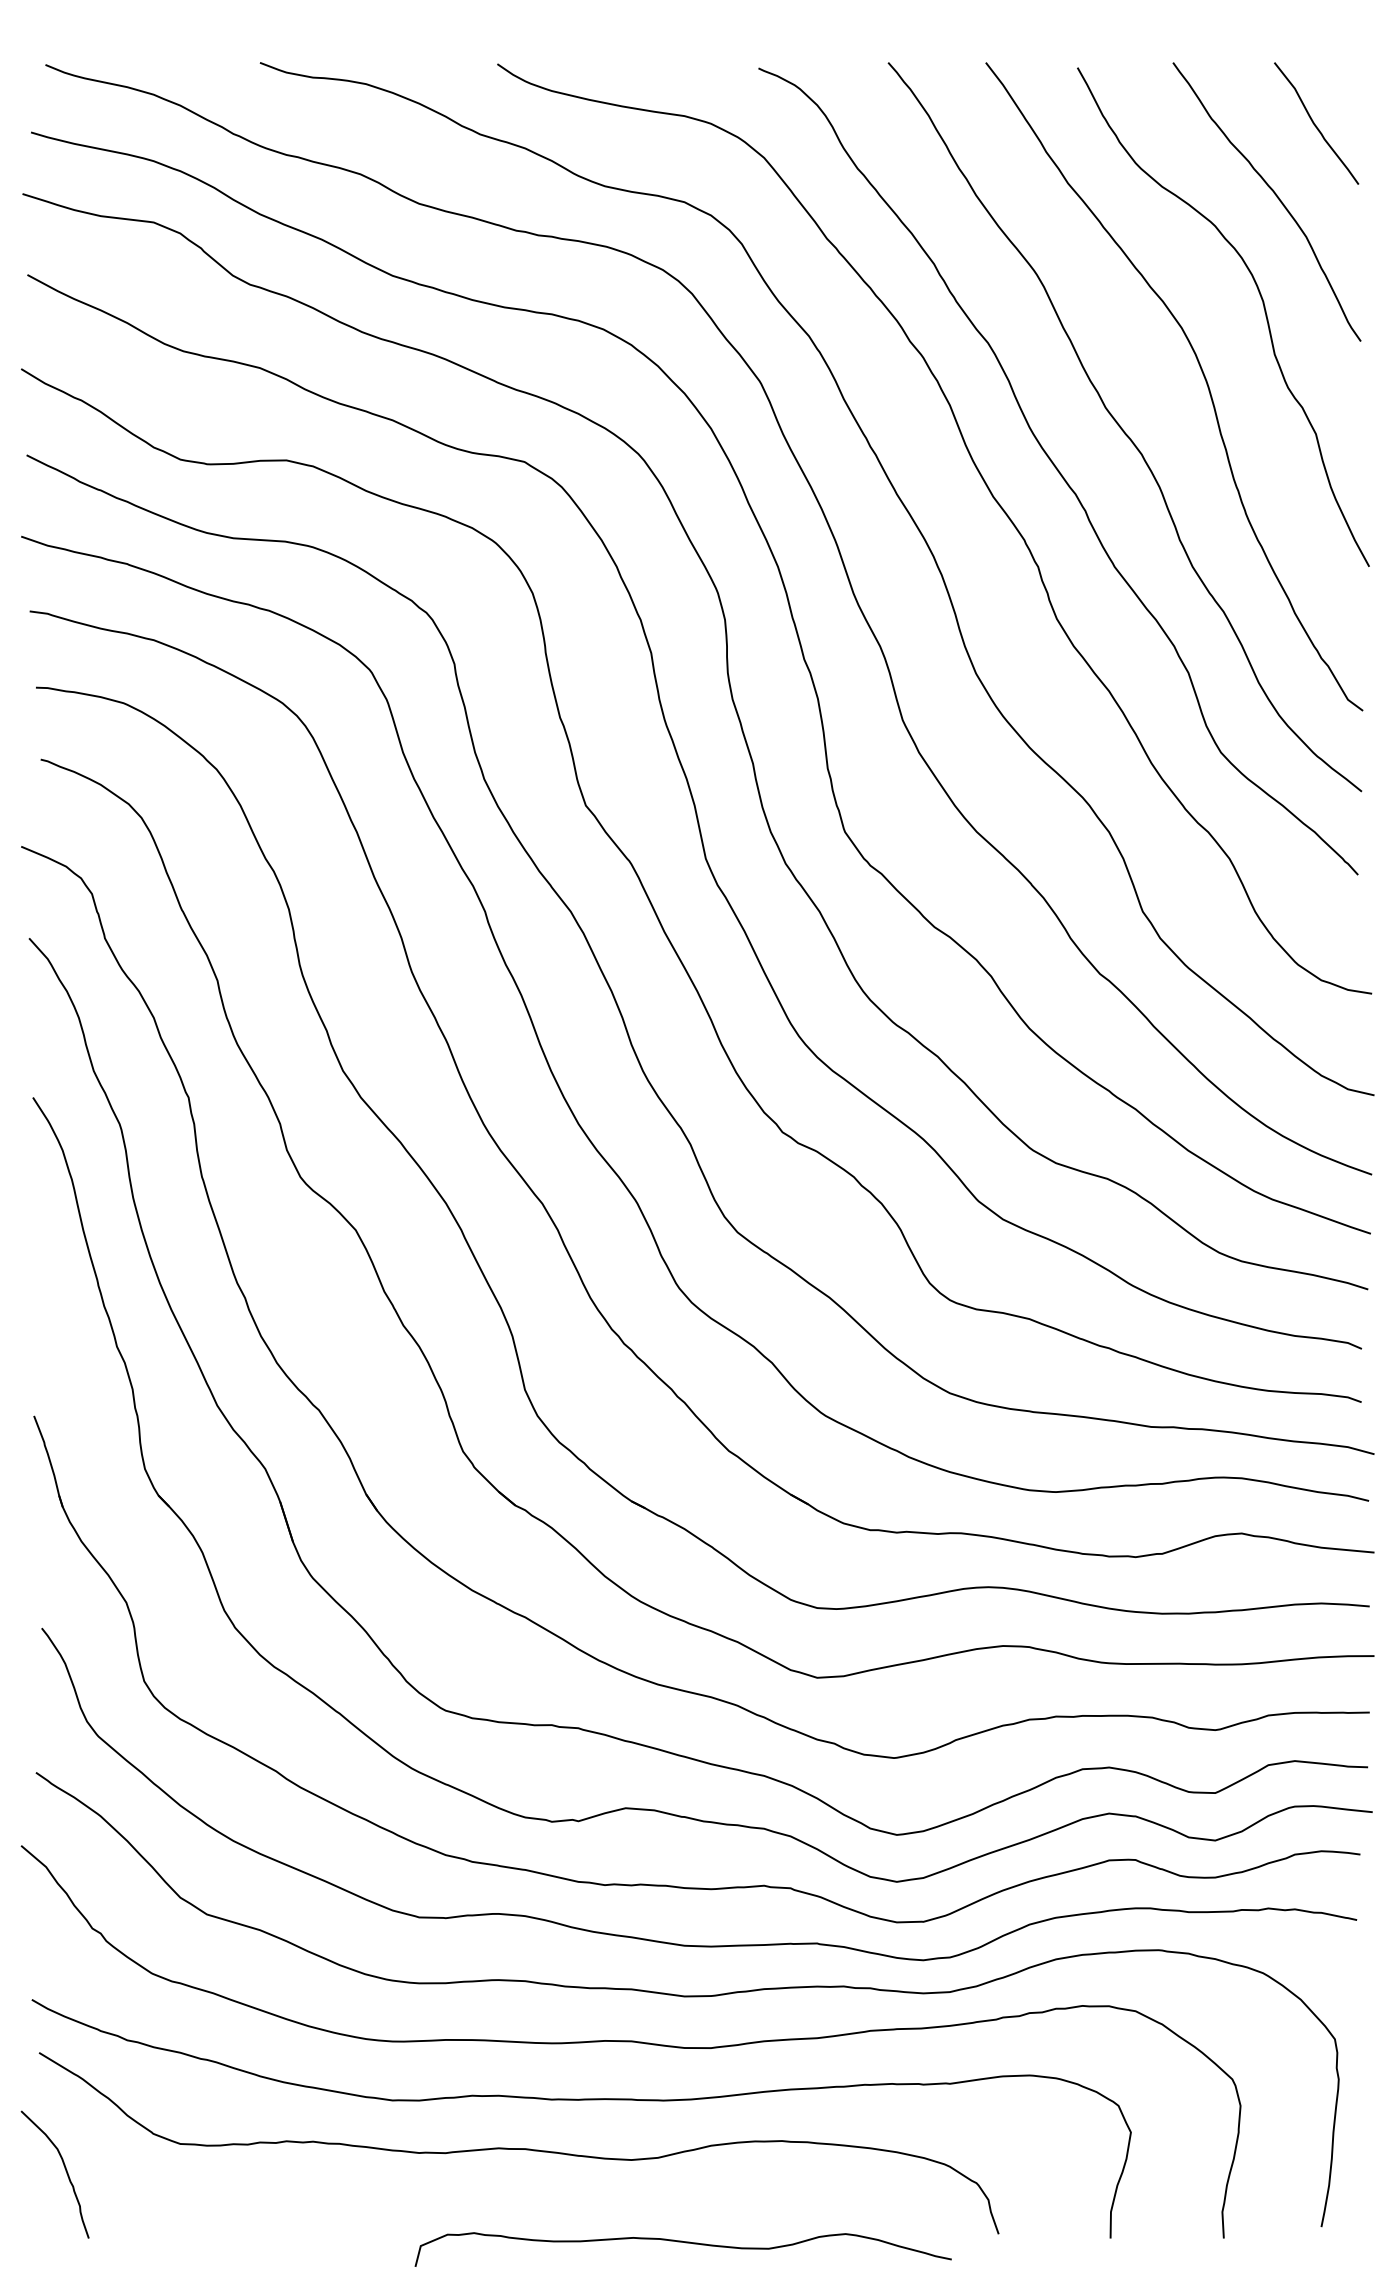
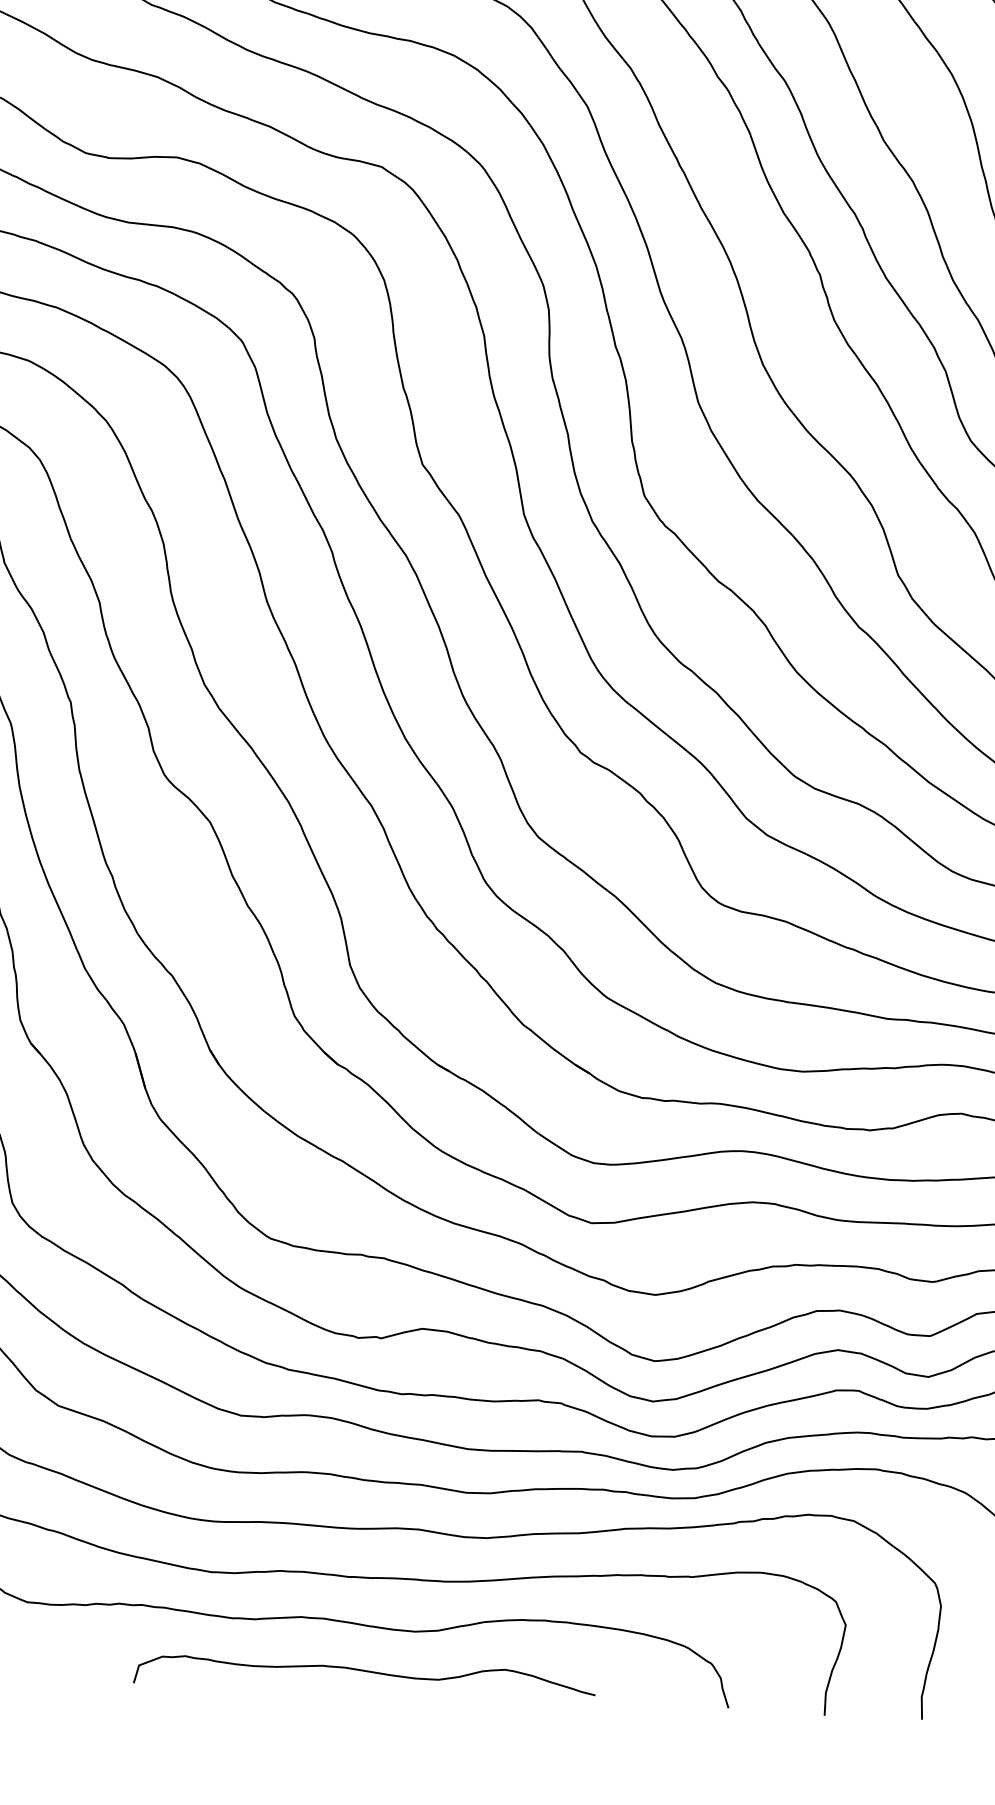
curve: (685, 2243) -> (366, 1672), moved

